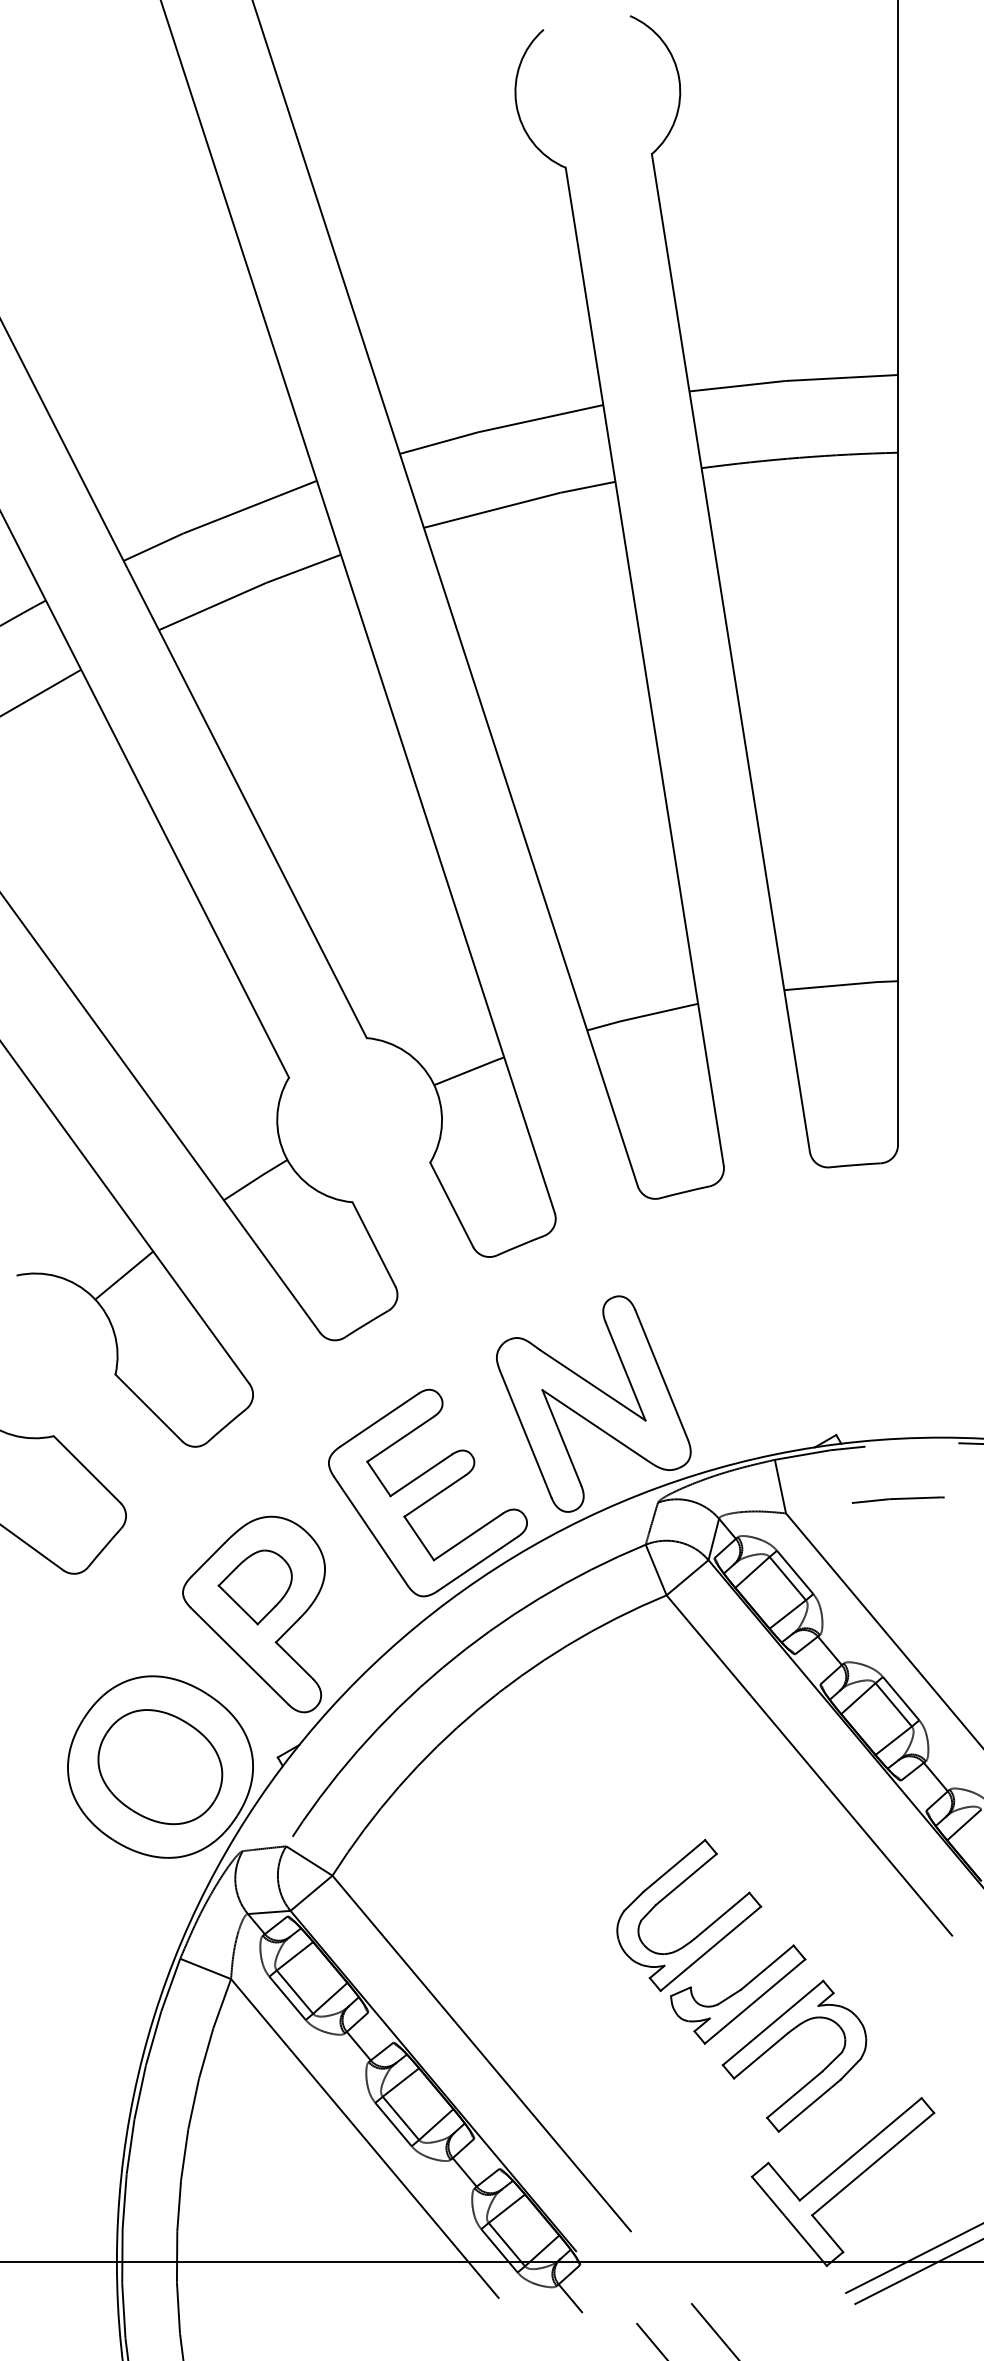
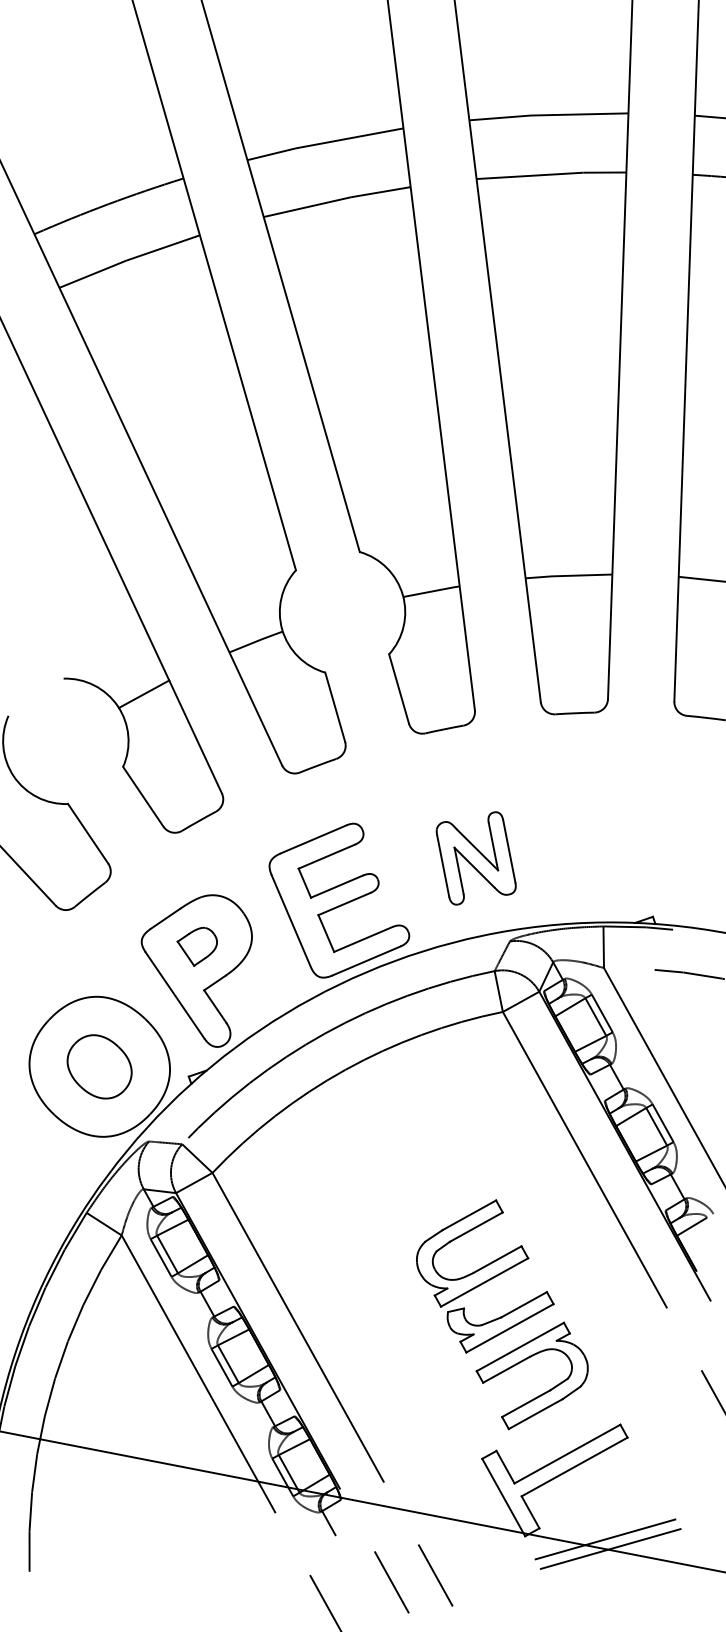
part: (593, 1403) -> (476, 857), size x0.6
part: (254, 1587) -> (196, 946), size x0.7
part: (160, 1767) -> (99, 1067), size x0.7

